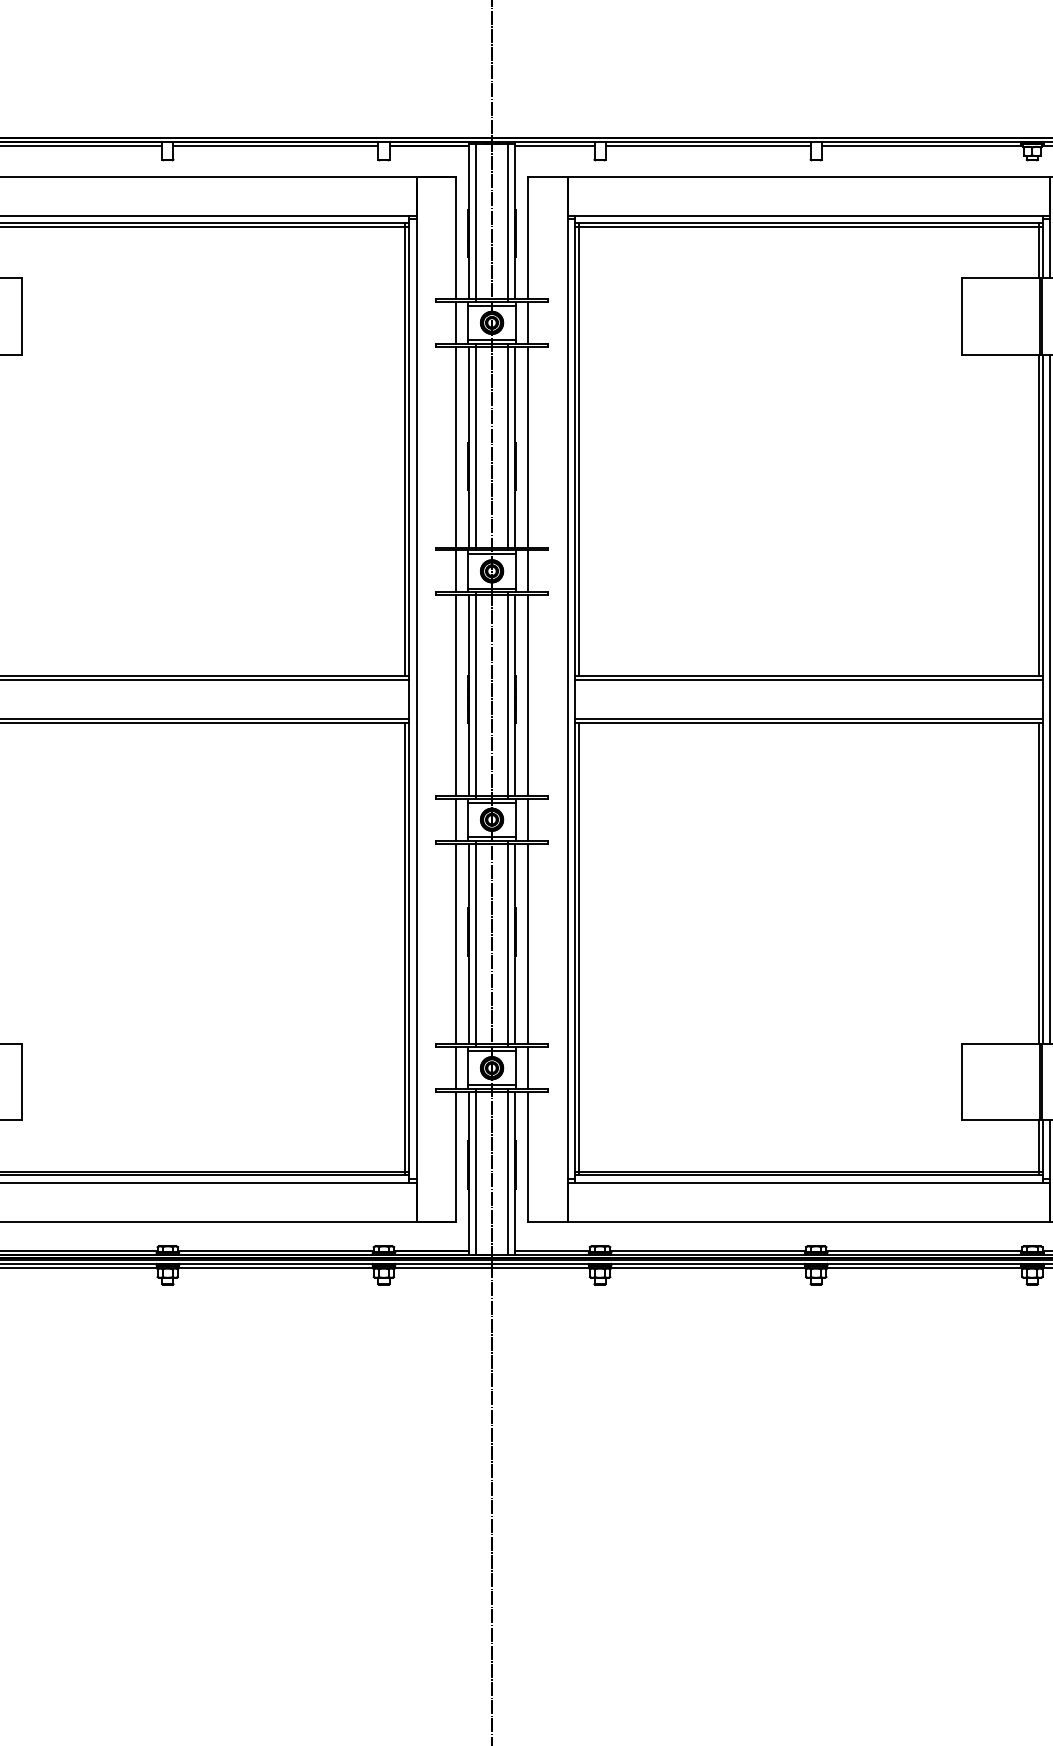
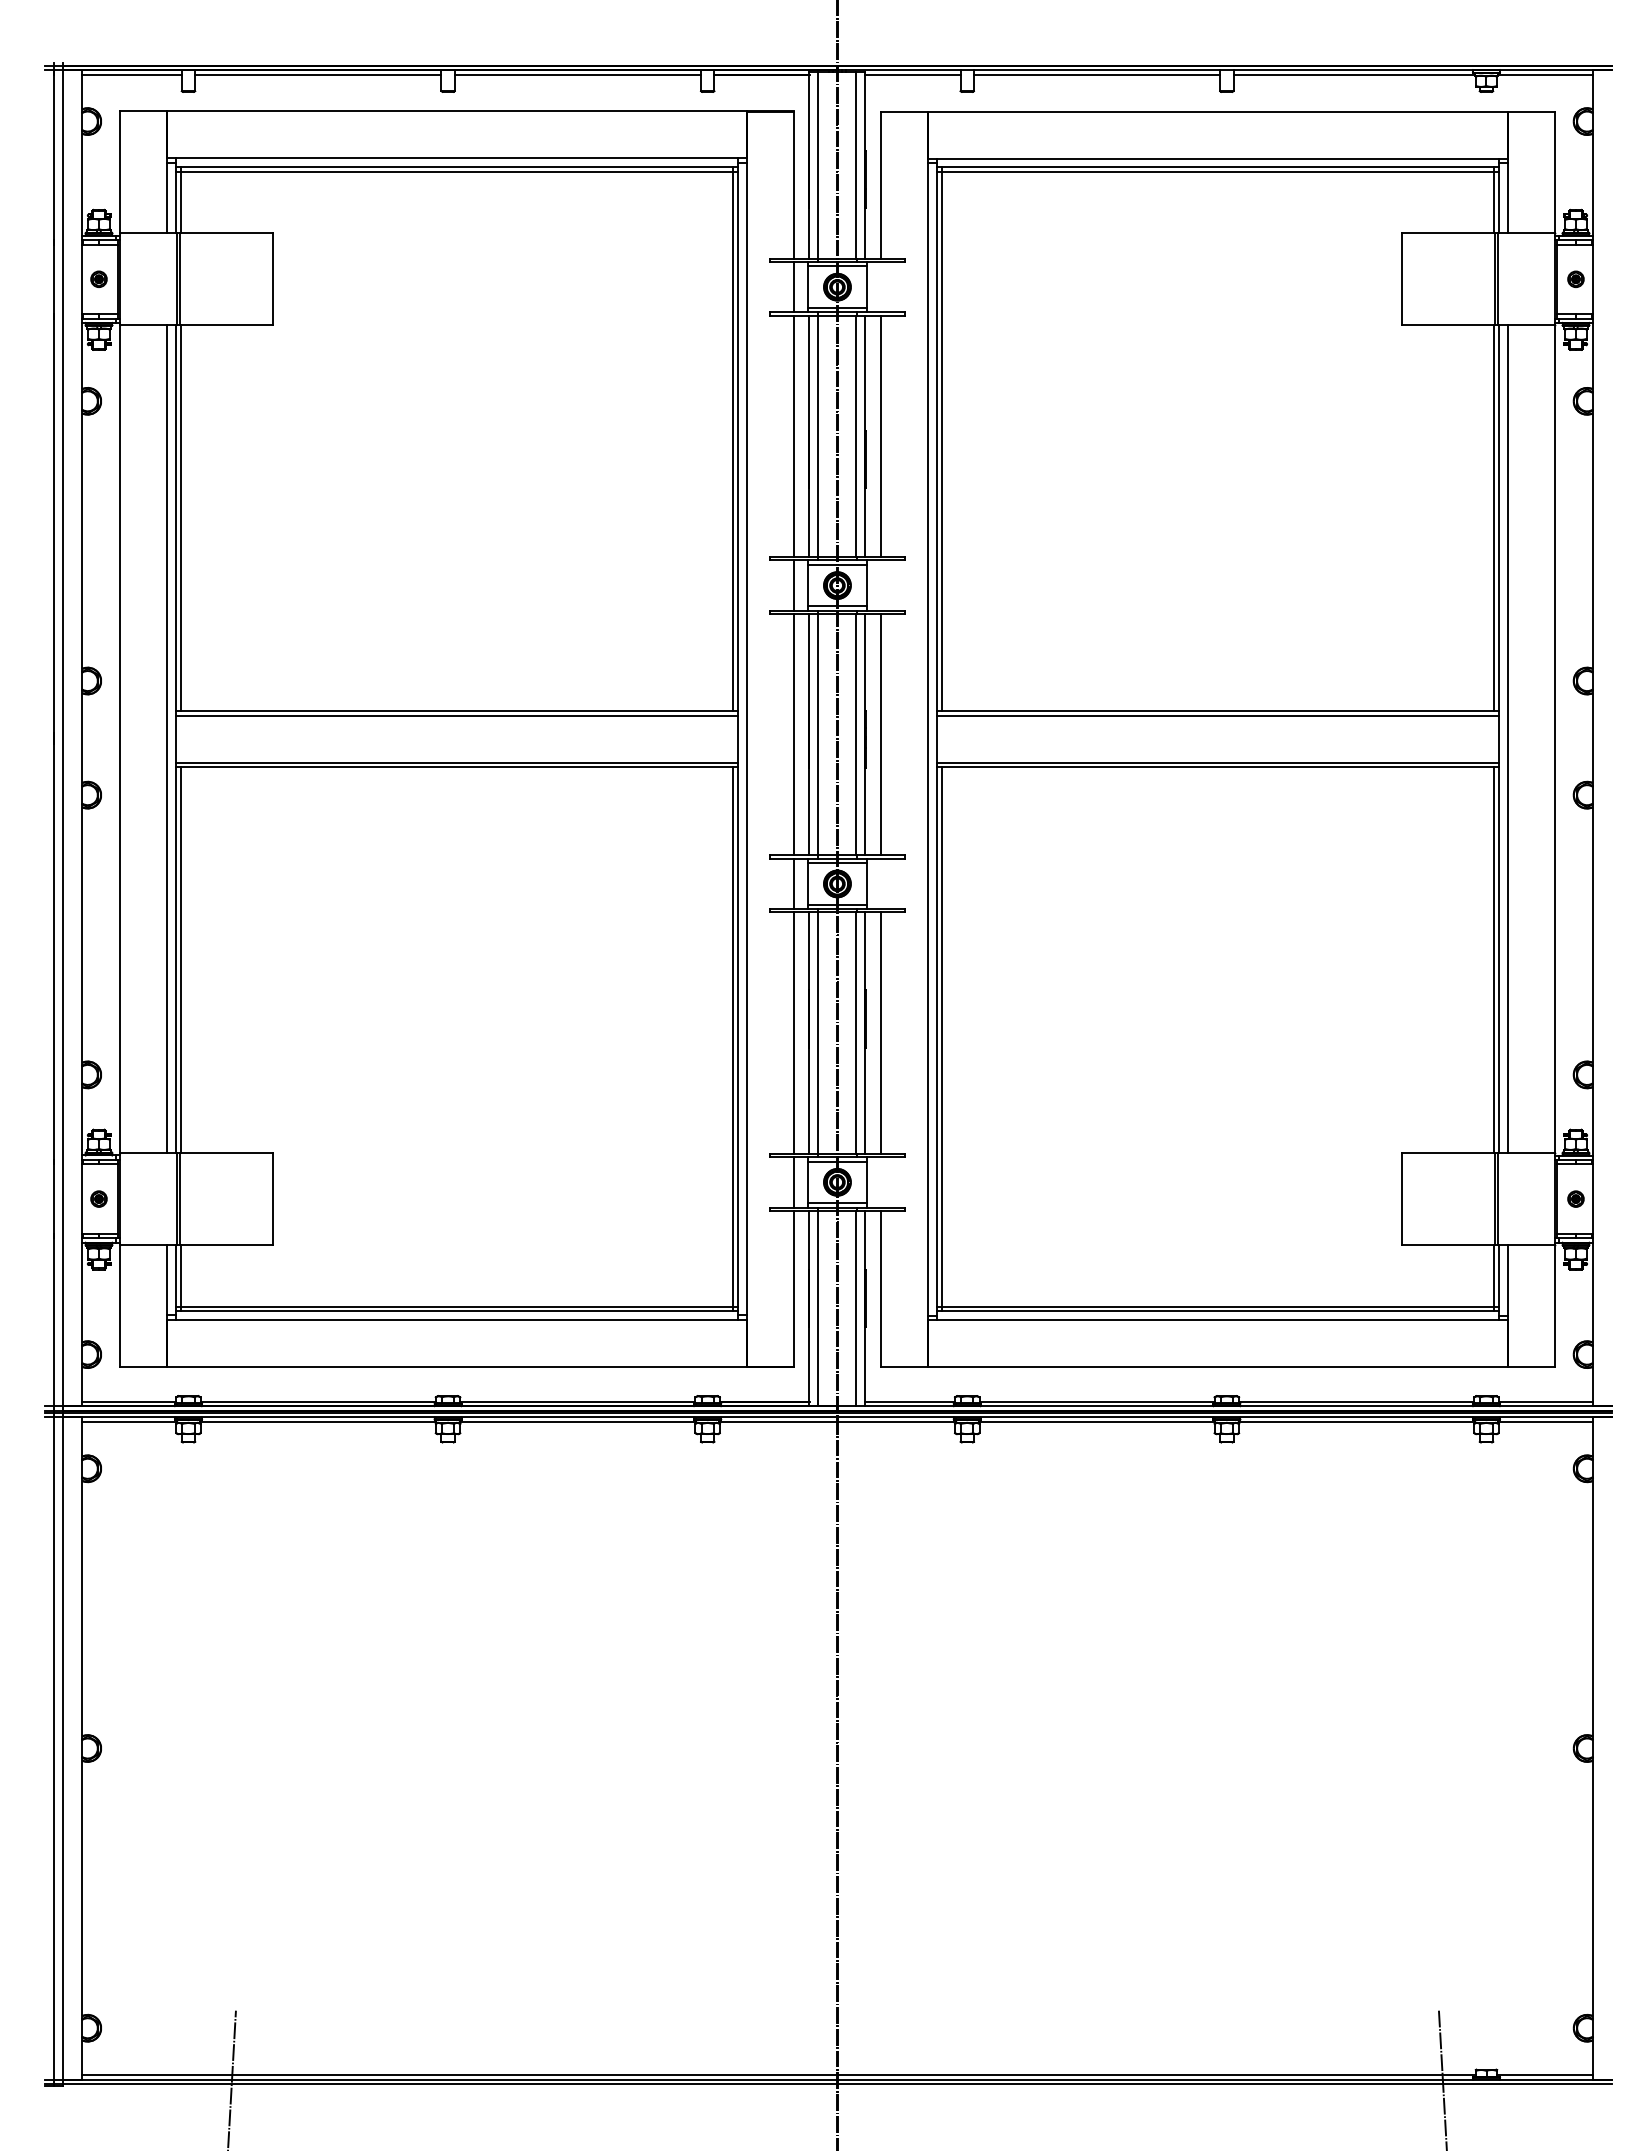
line: (528, 323) -> (881, 287), removed
line: (528, 571) -> (881, 585), removed
line: (528, 819) -> (881, 883), removed
line: (528, 1068) -> (881, 1182), removed

